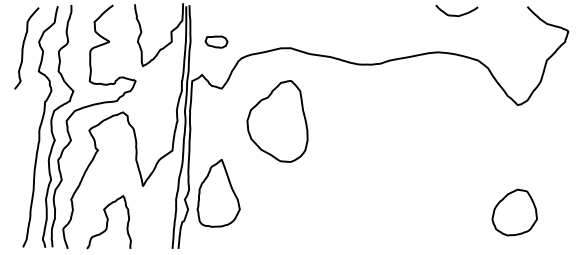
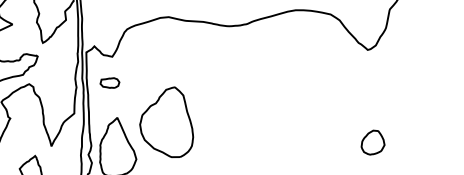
part: (216, 41) -> (109, 82), moved
part: (277, 121) -> (166, 123), moved
part: (514, 212) -> (372, 142), size x0.6

